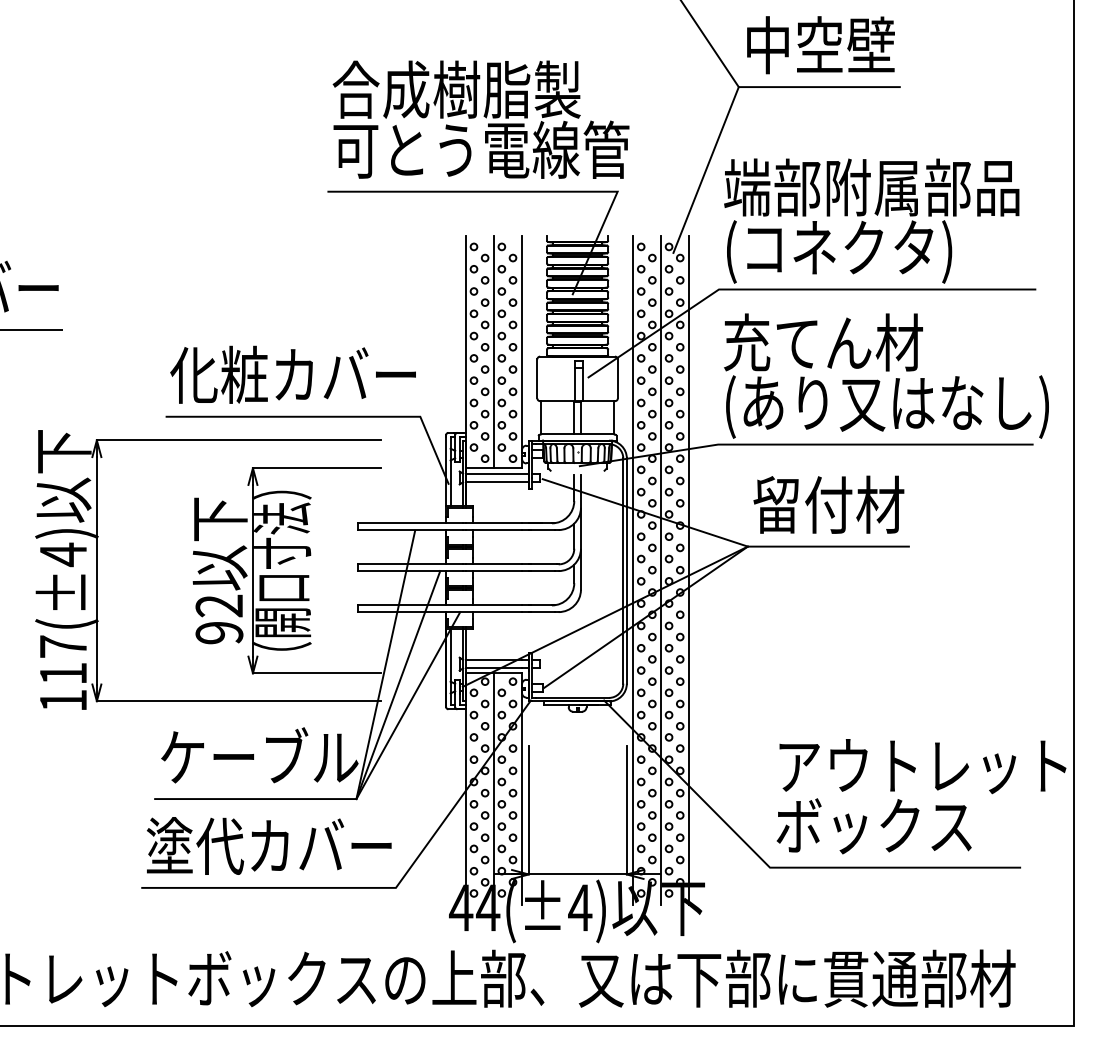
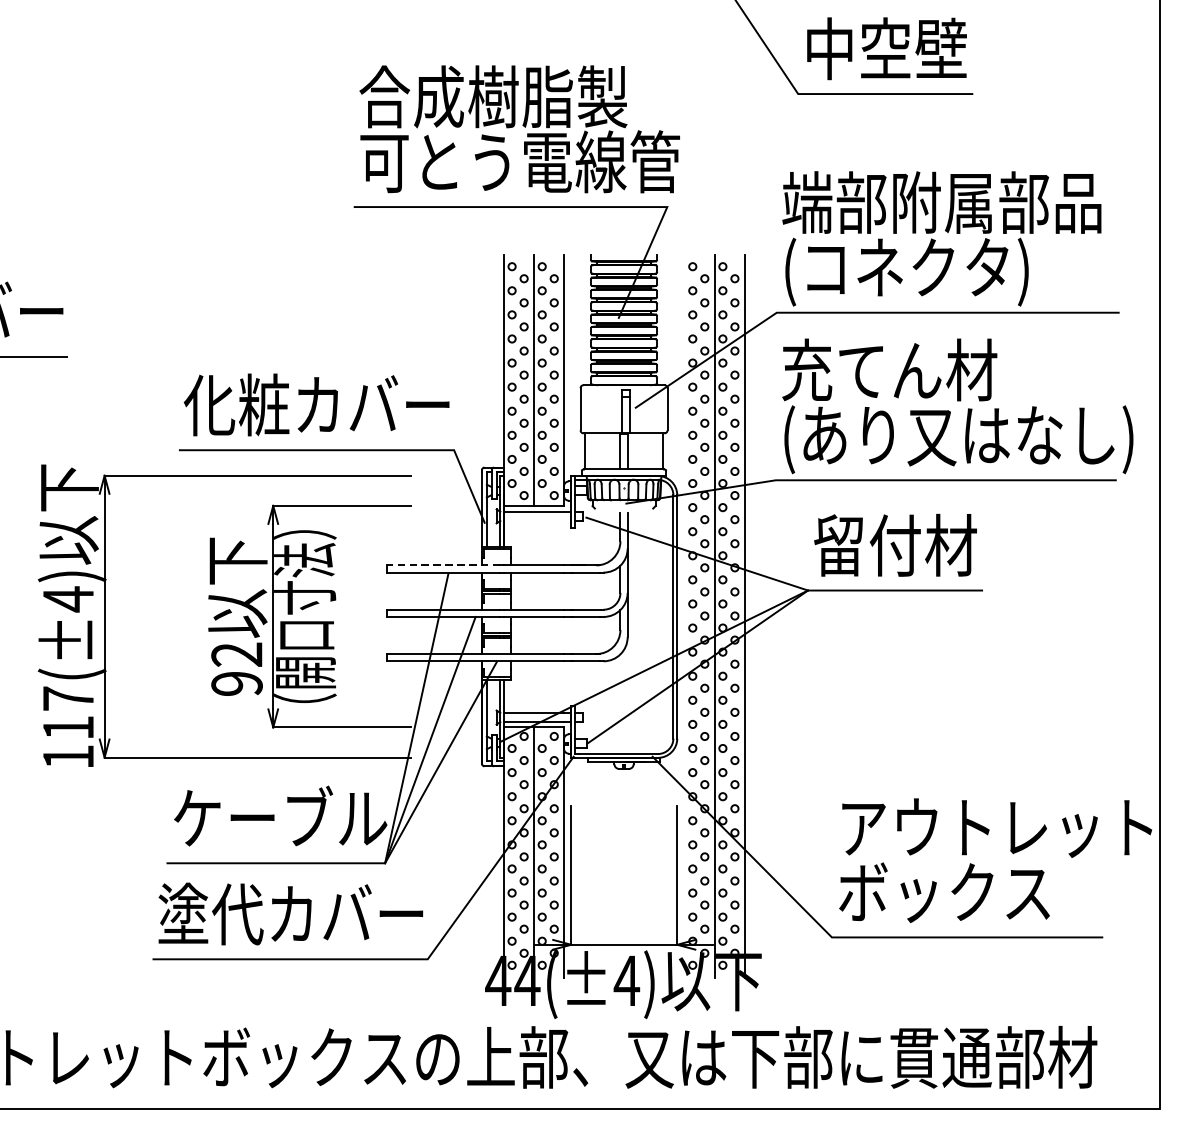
line: (705, 169) -> (762, 183), removed
line: (497, 482) -> (537, 521), removed
line: (410, 523) -> (443, 565), solid -> dashed
line: (633, 570) -> (684, 616), removed

